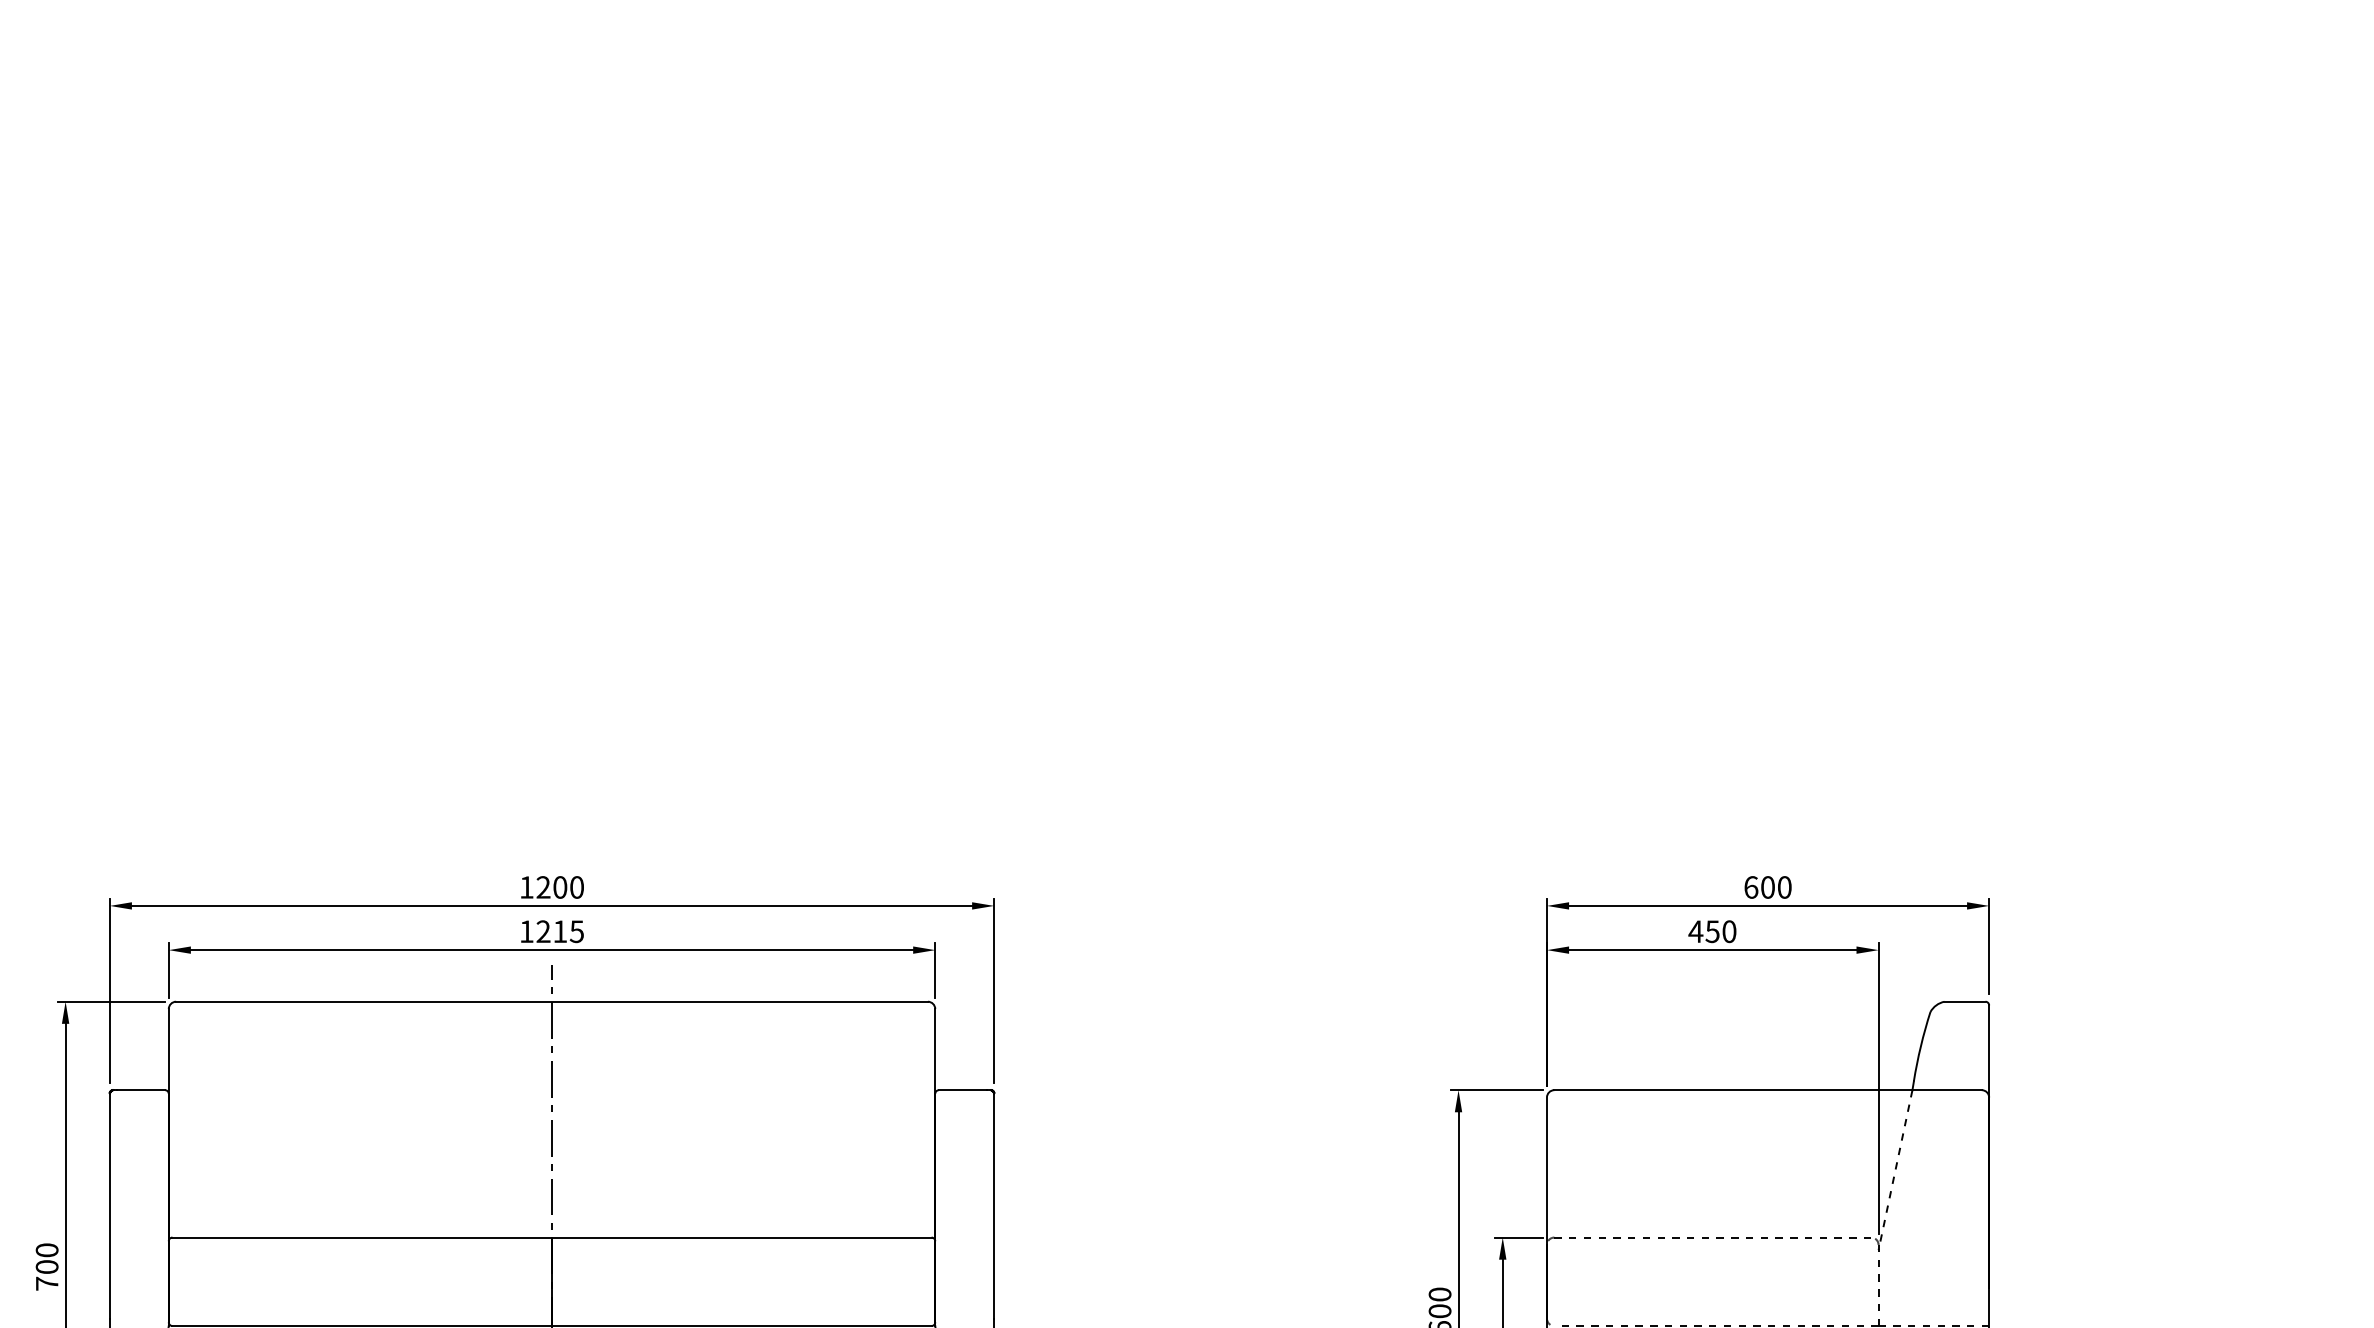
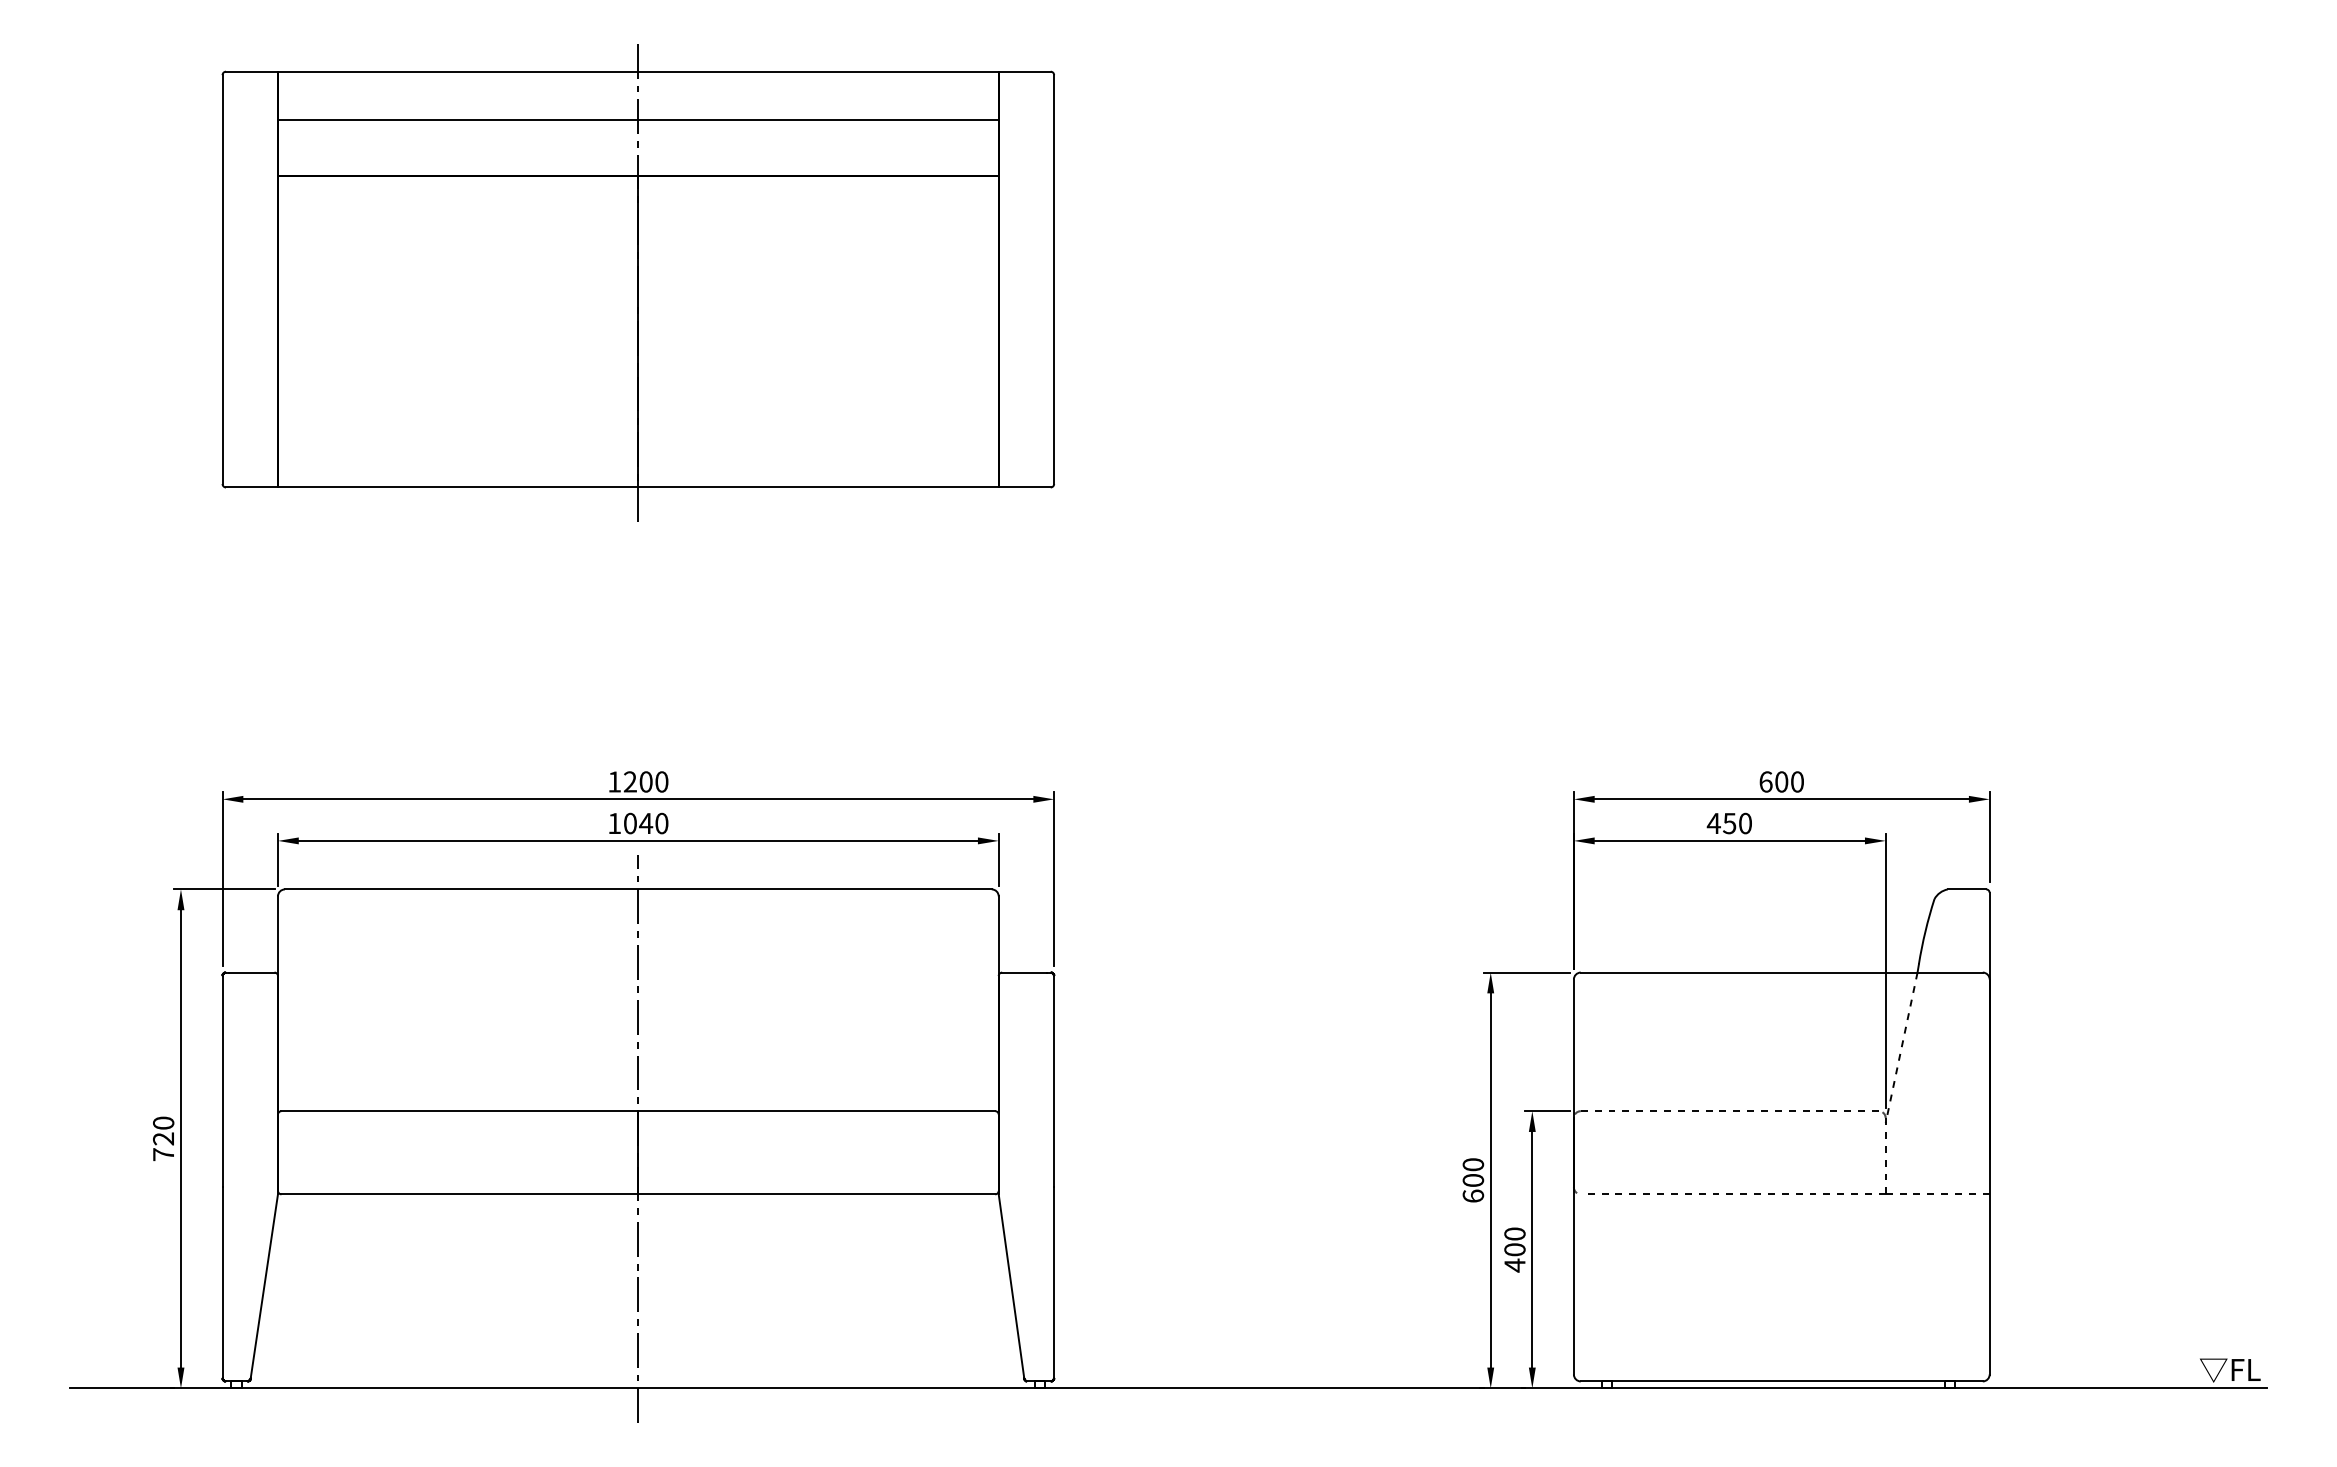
part: (551, 356) -> (637, 282), added
text: (559, 931) -> (645, 823), 1215 -> 1040
text: (47, 1266) -> (163, 1138), 700 -> 720

